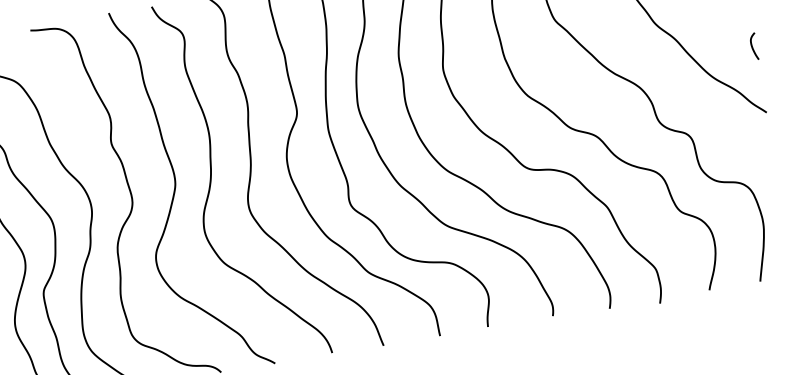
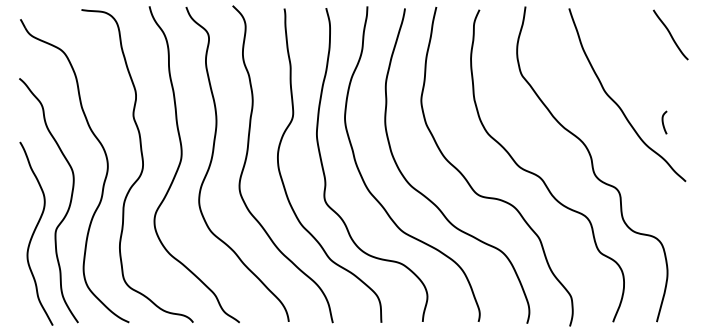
curve: (752, 46) -> (663, 122), moved

